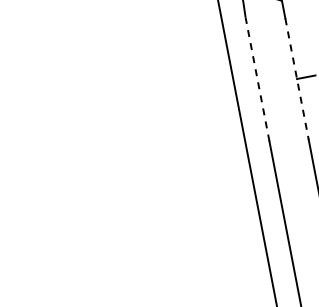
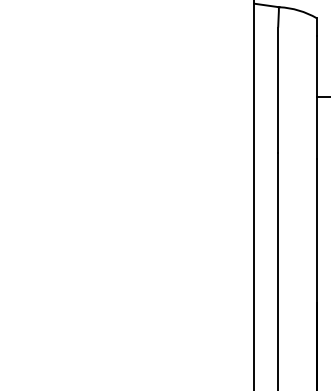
line: (257, 79) -> (278, 90), dashed -> solid
line: (296, 79) -> (316, 97), dashed -> solid

